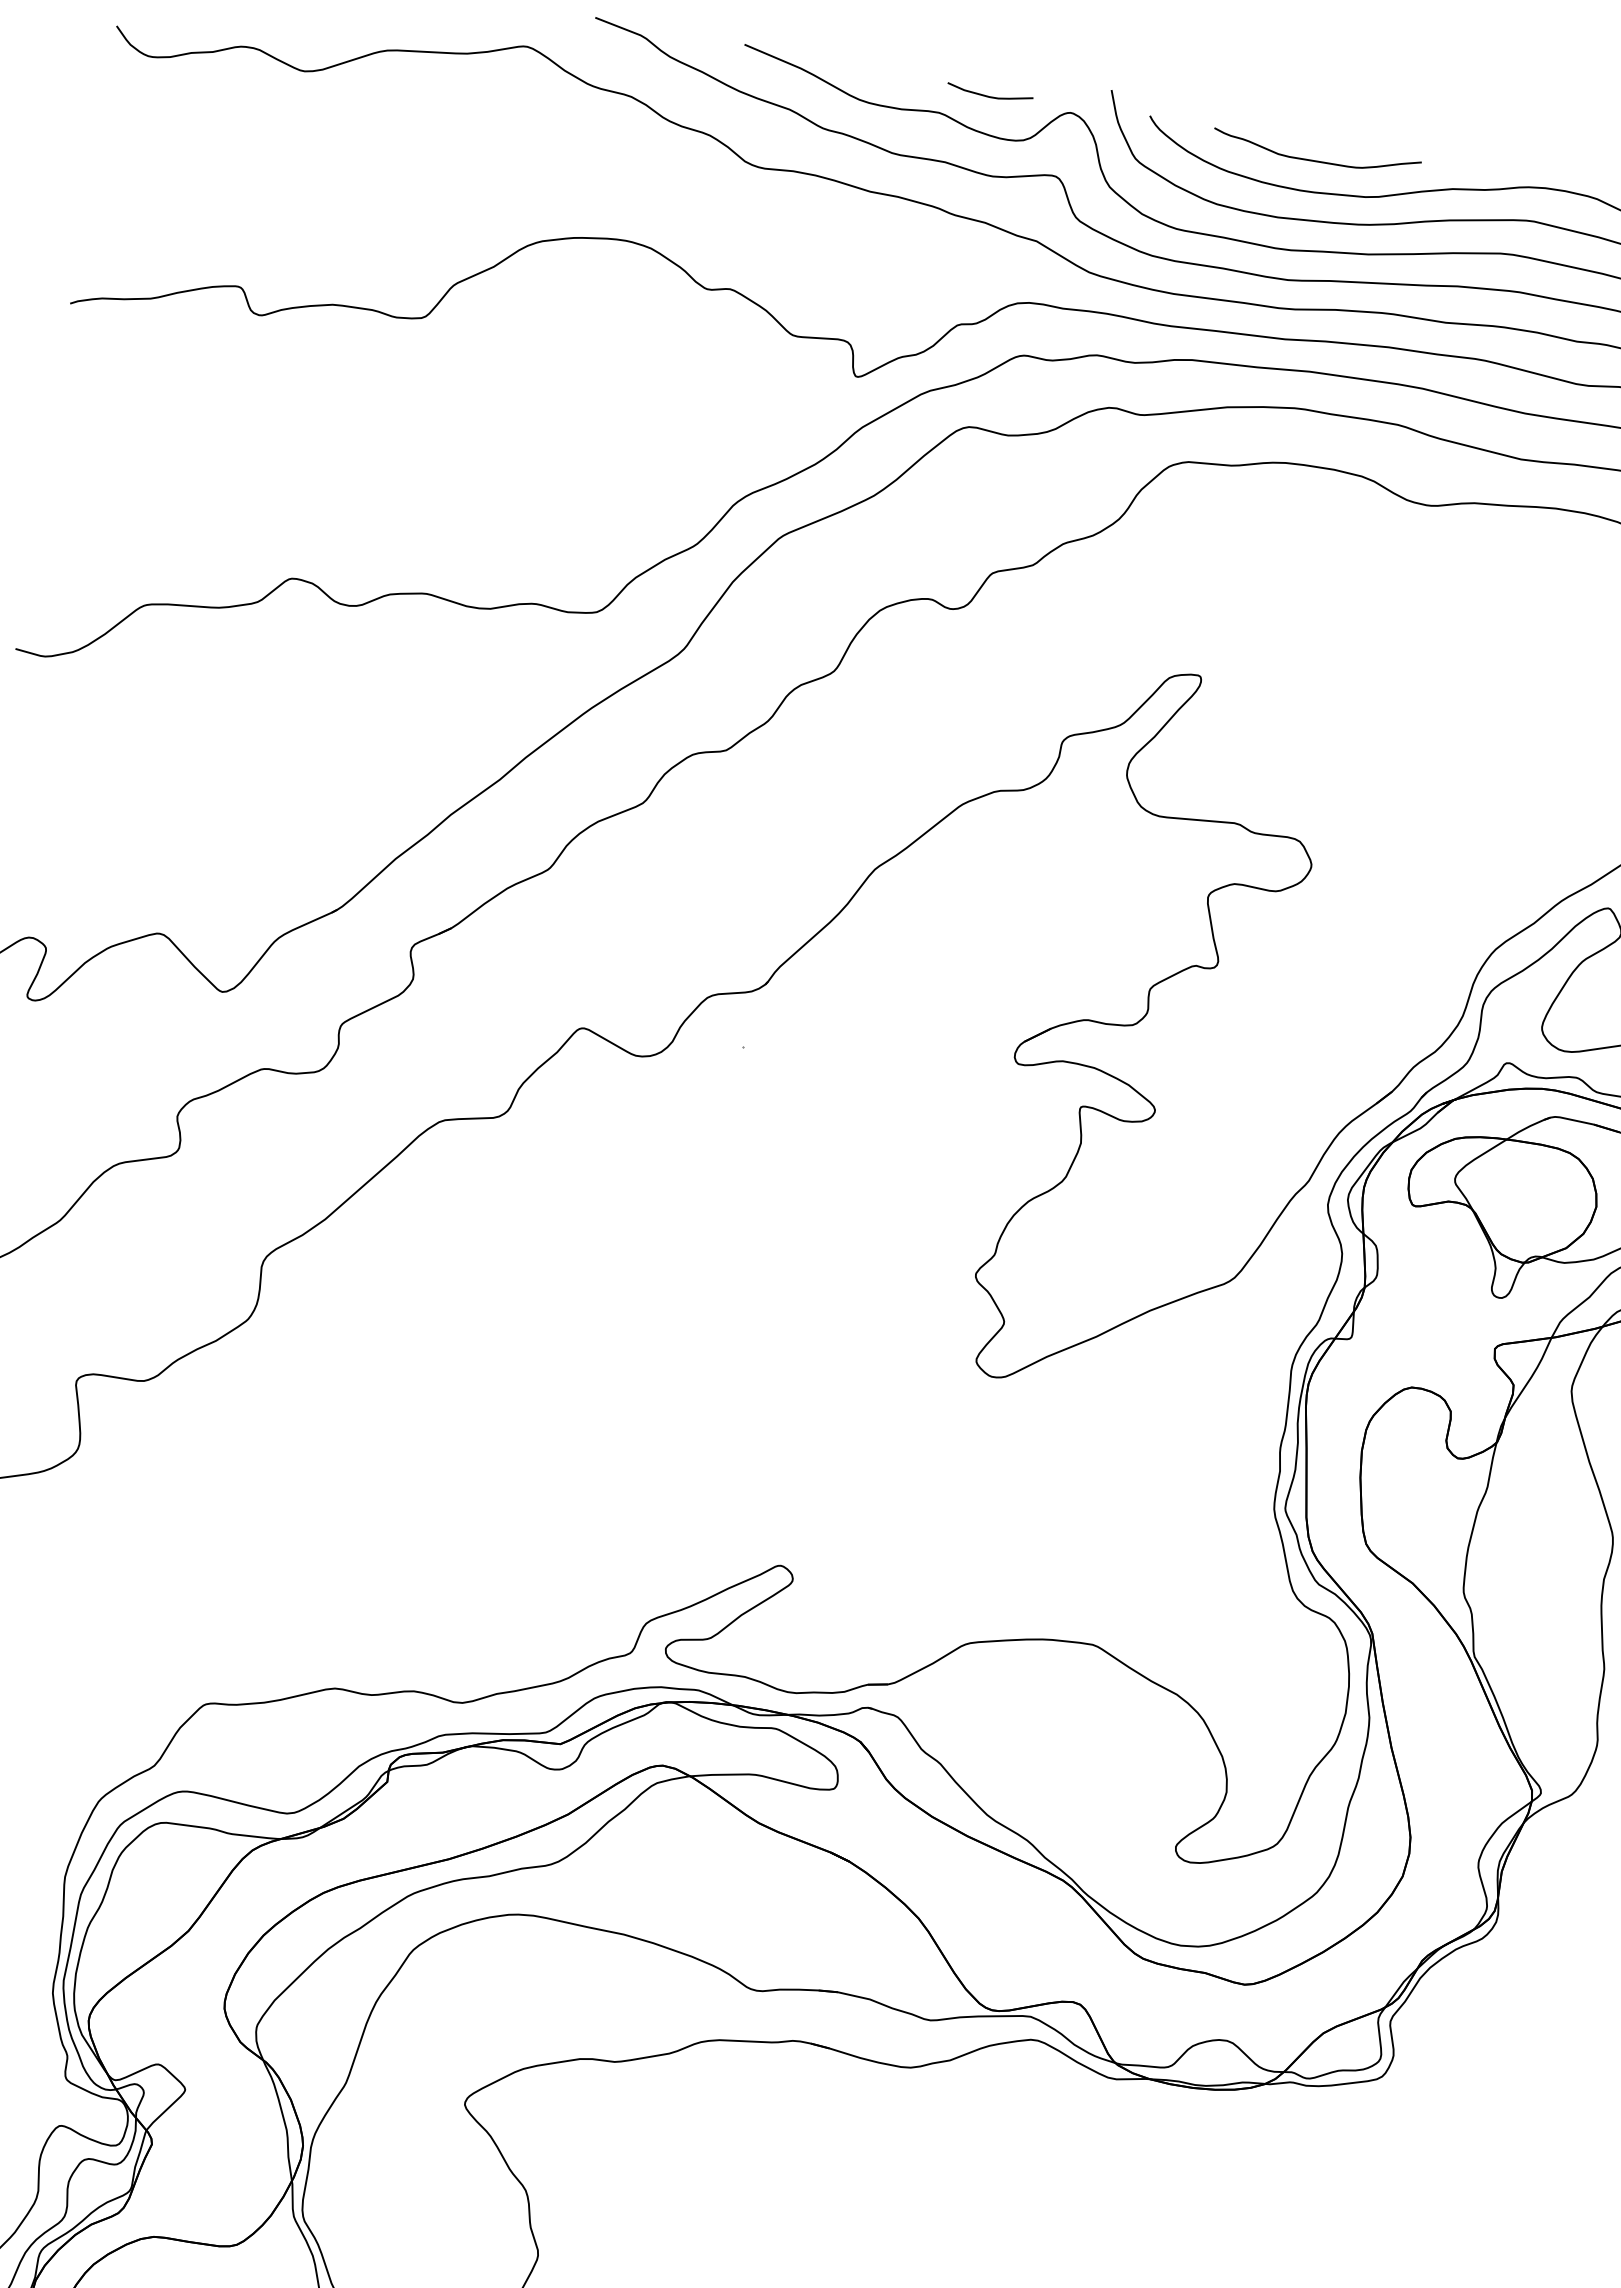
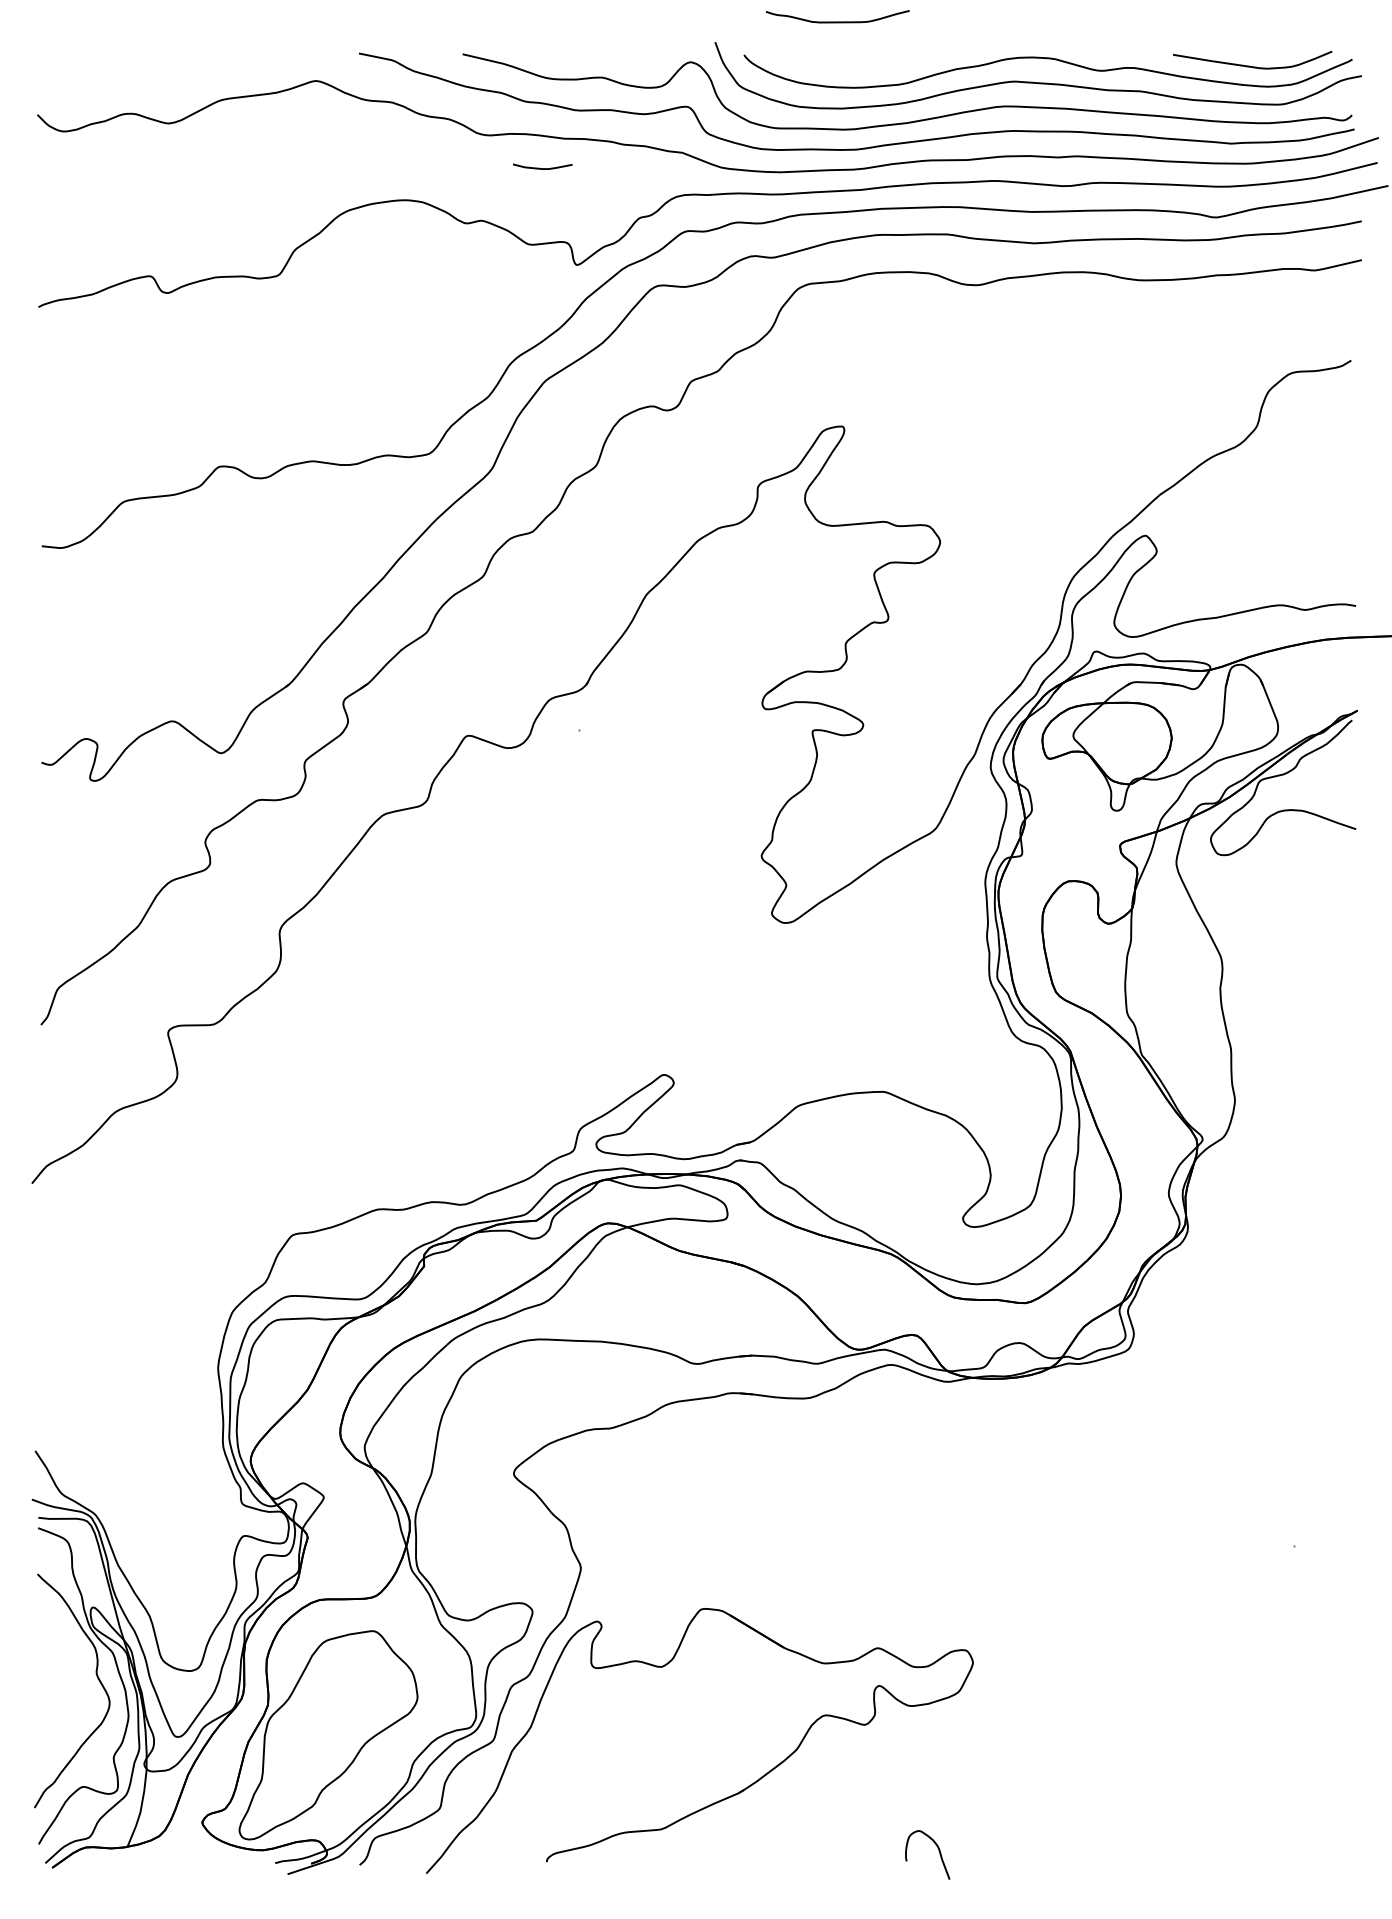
curve: (989, 96) -> (542, 168), moved
curve: (1315, 159) -> (837, 21), moved

